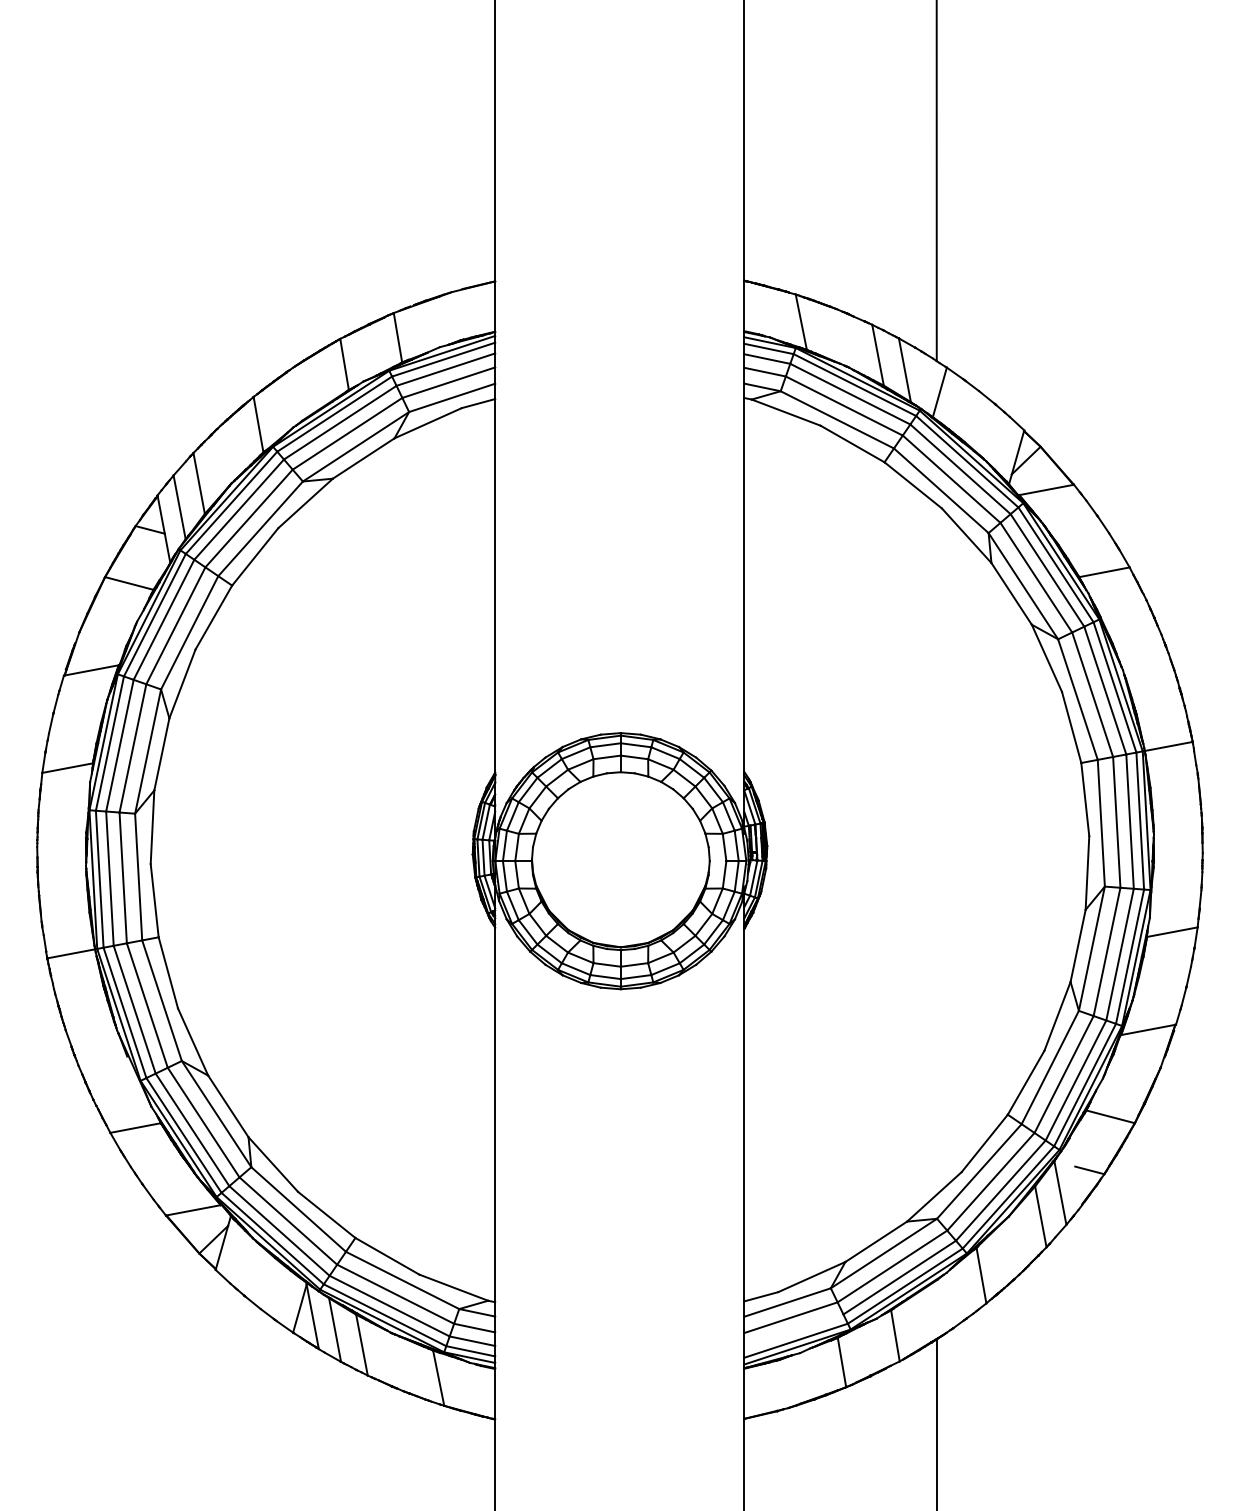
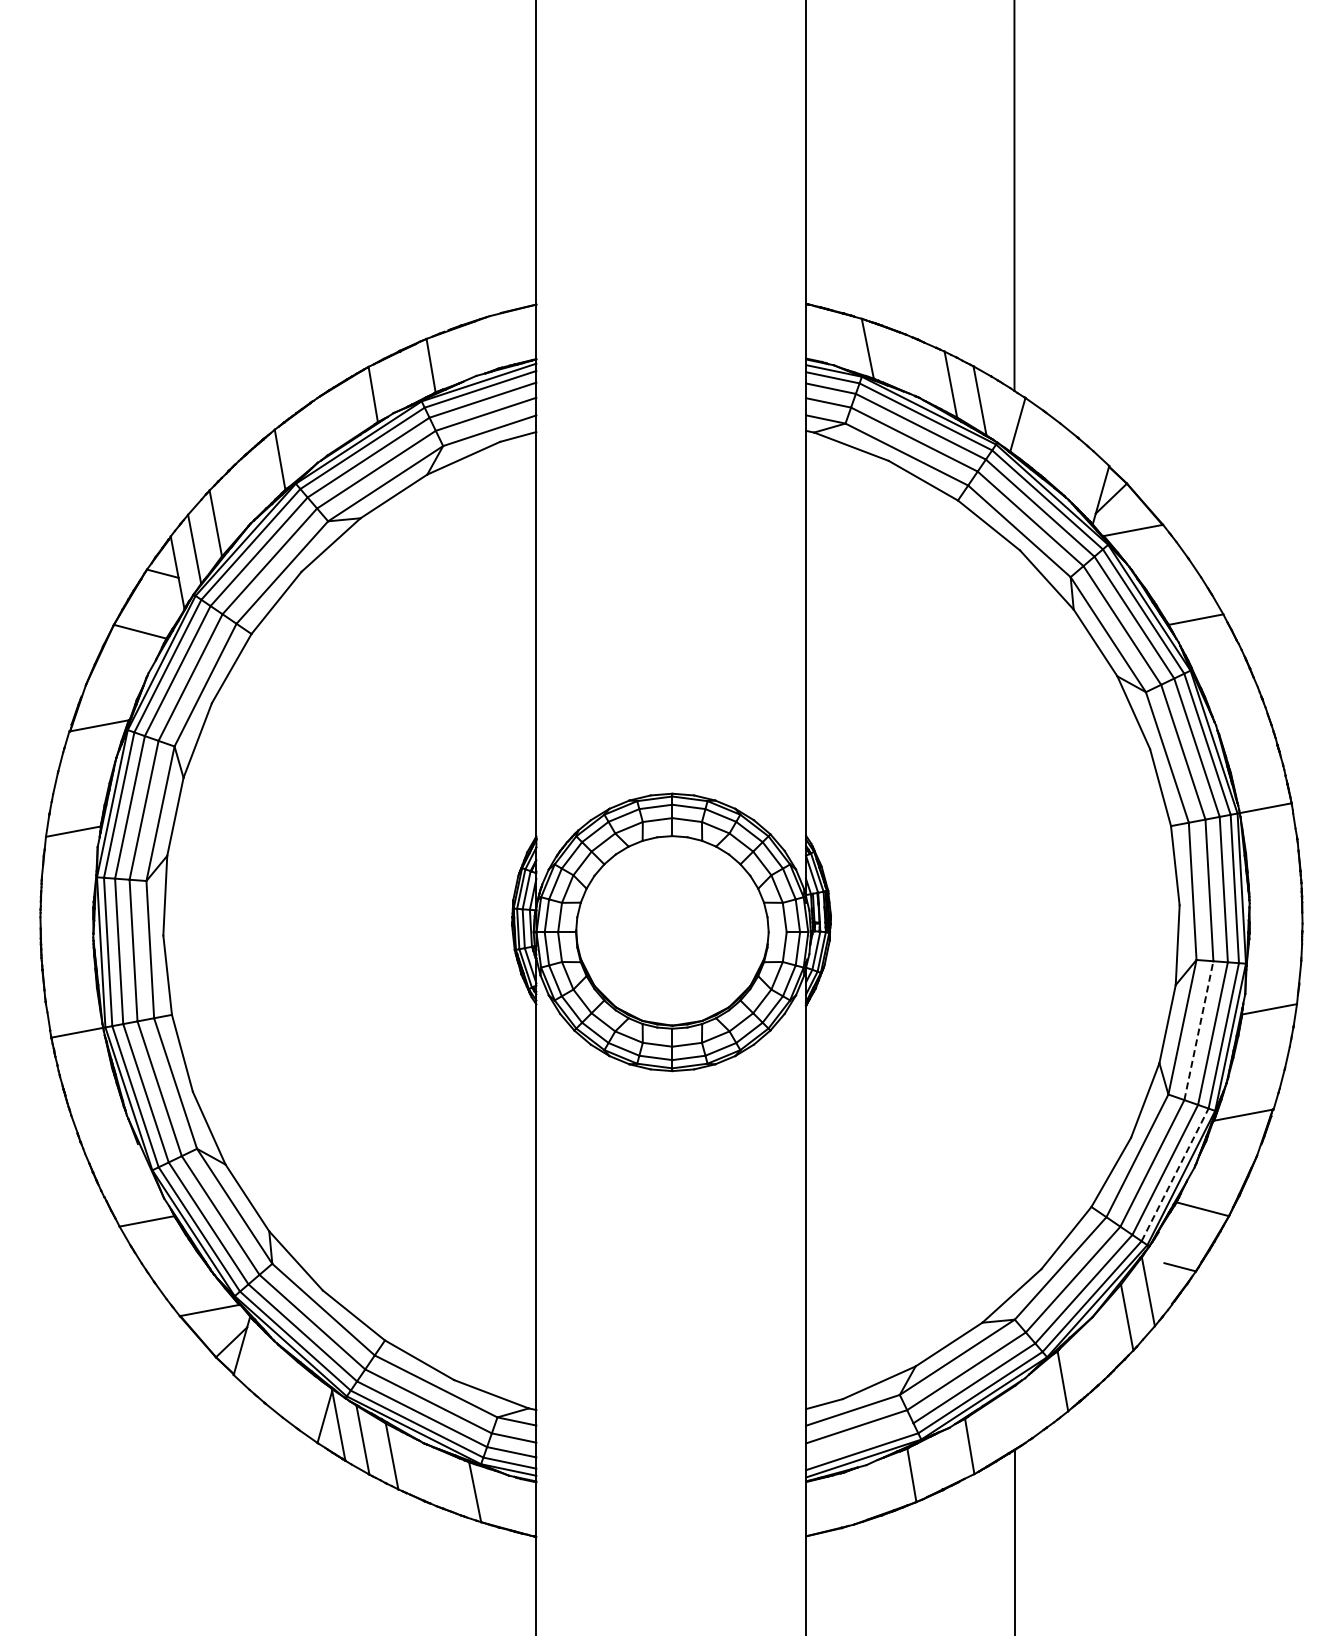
line: (1106, 951) -> (1198, 1030), solid -> dashed
line: (1085, 1084) -> (1175, 1174), solid -> dashed

